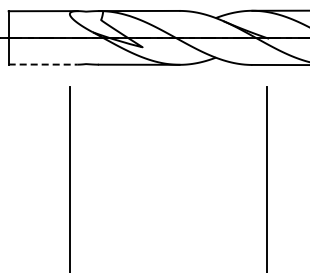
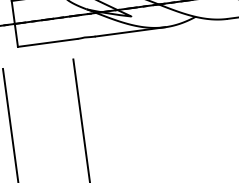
line: (43, 64) -> (47, 42), dashed -> solid

